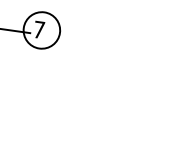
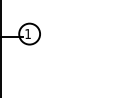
text: (38, 28) -> (27, 33), 7 -> 1

